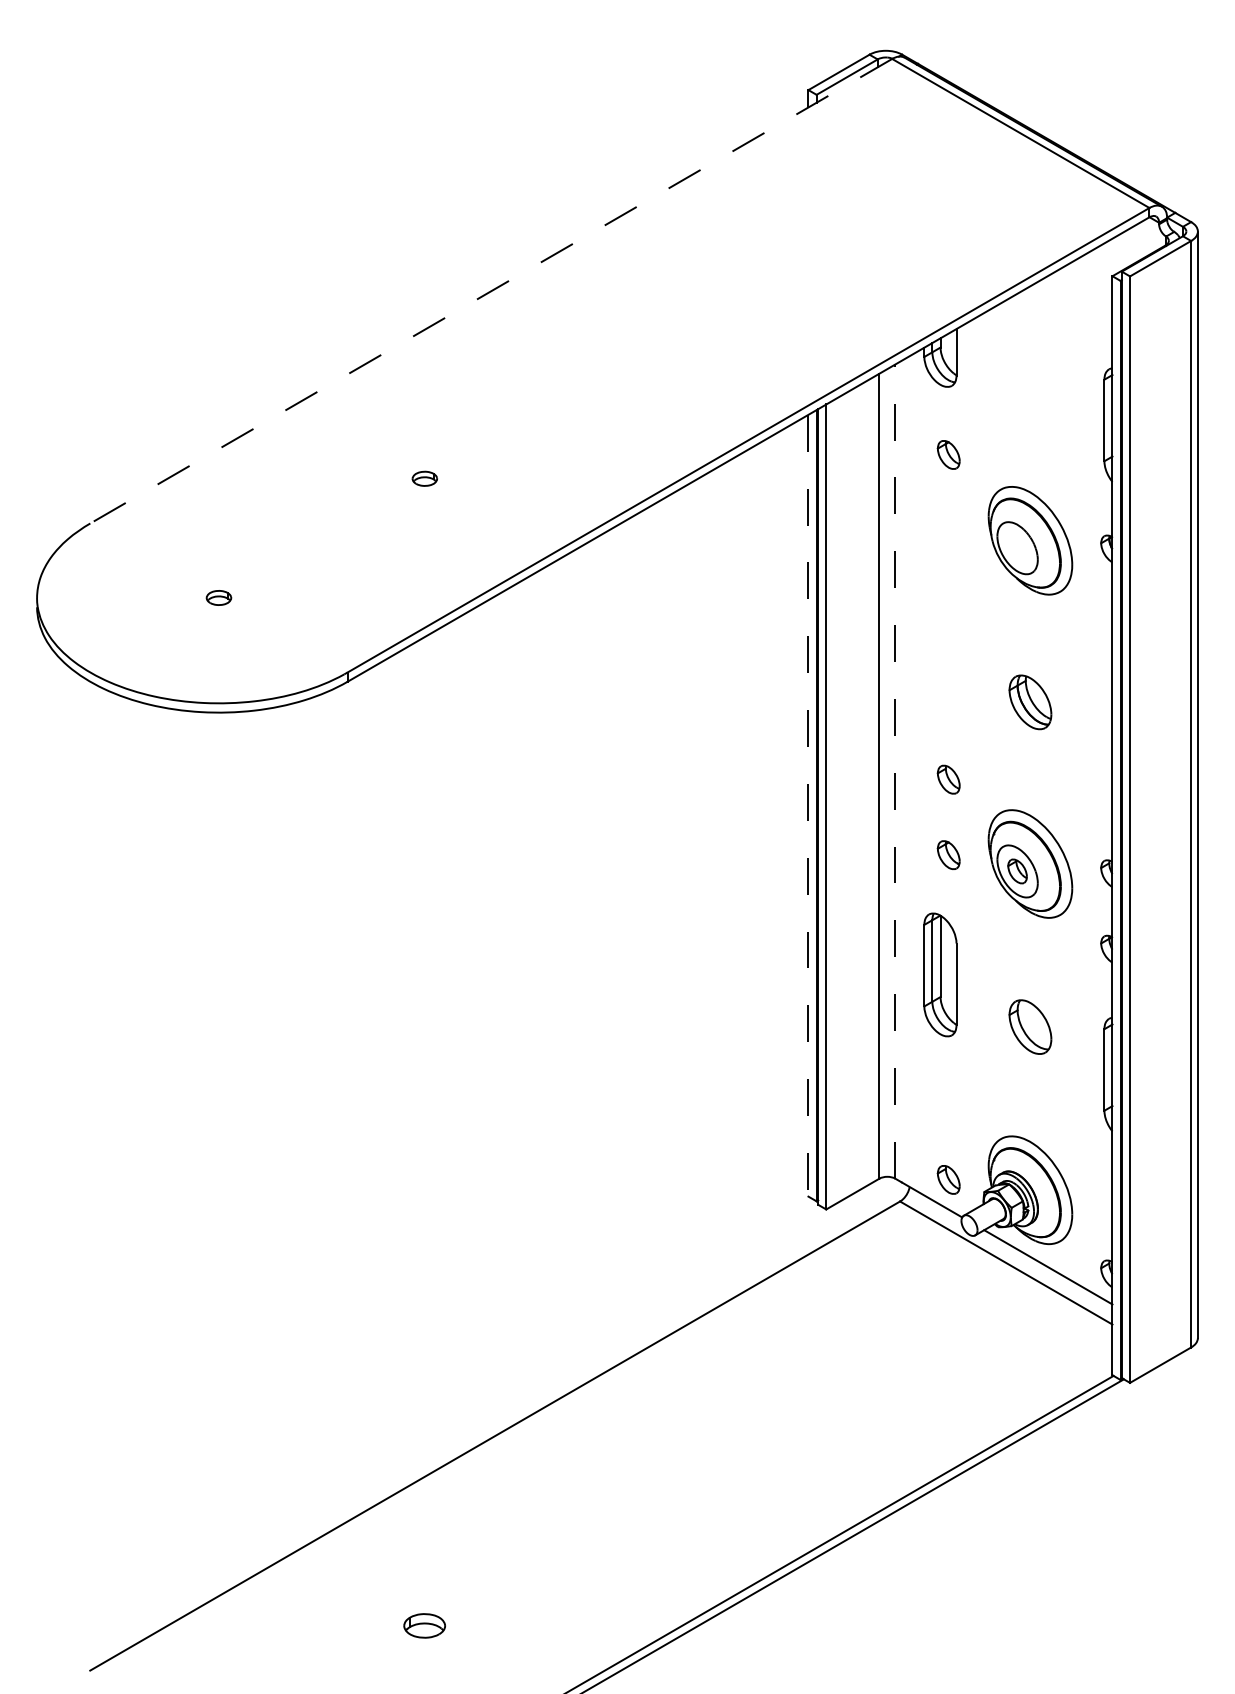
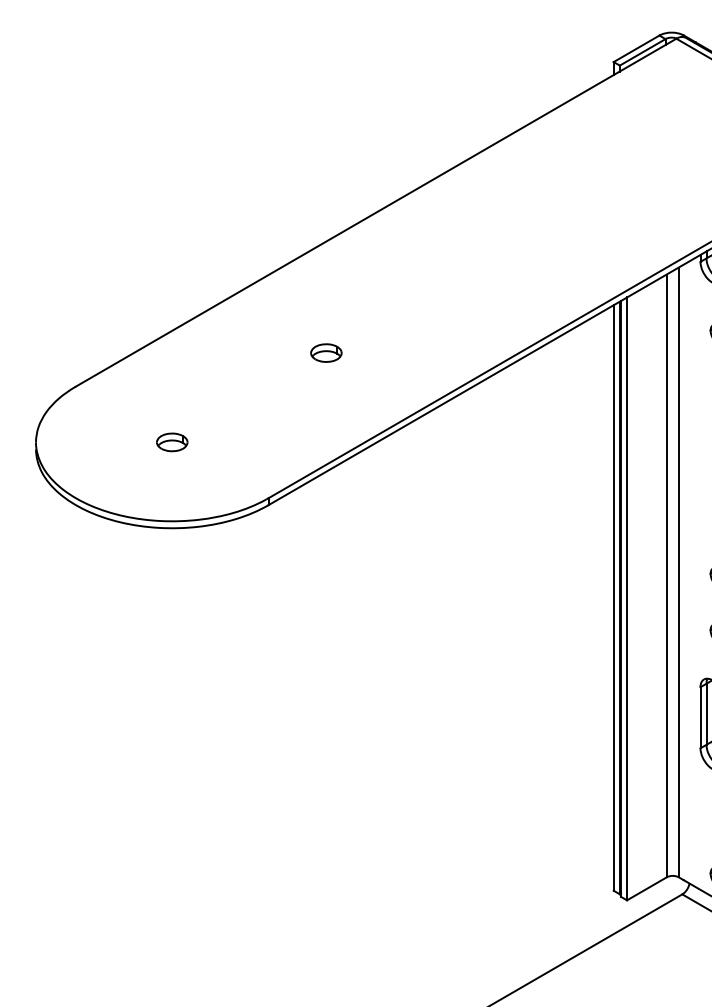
line: (490, 291) -> (375, 212), dashed -> solid
part: (424, 478) -> (326, 352), size x1.67
part: (218, 597) -> (171, 442), size x1.67
line: (895, 771) -> (678, 572), dashed -> solid
line: (808, 805) -> (613, 597), dashed -> solid

